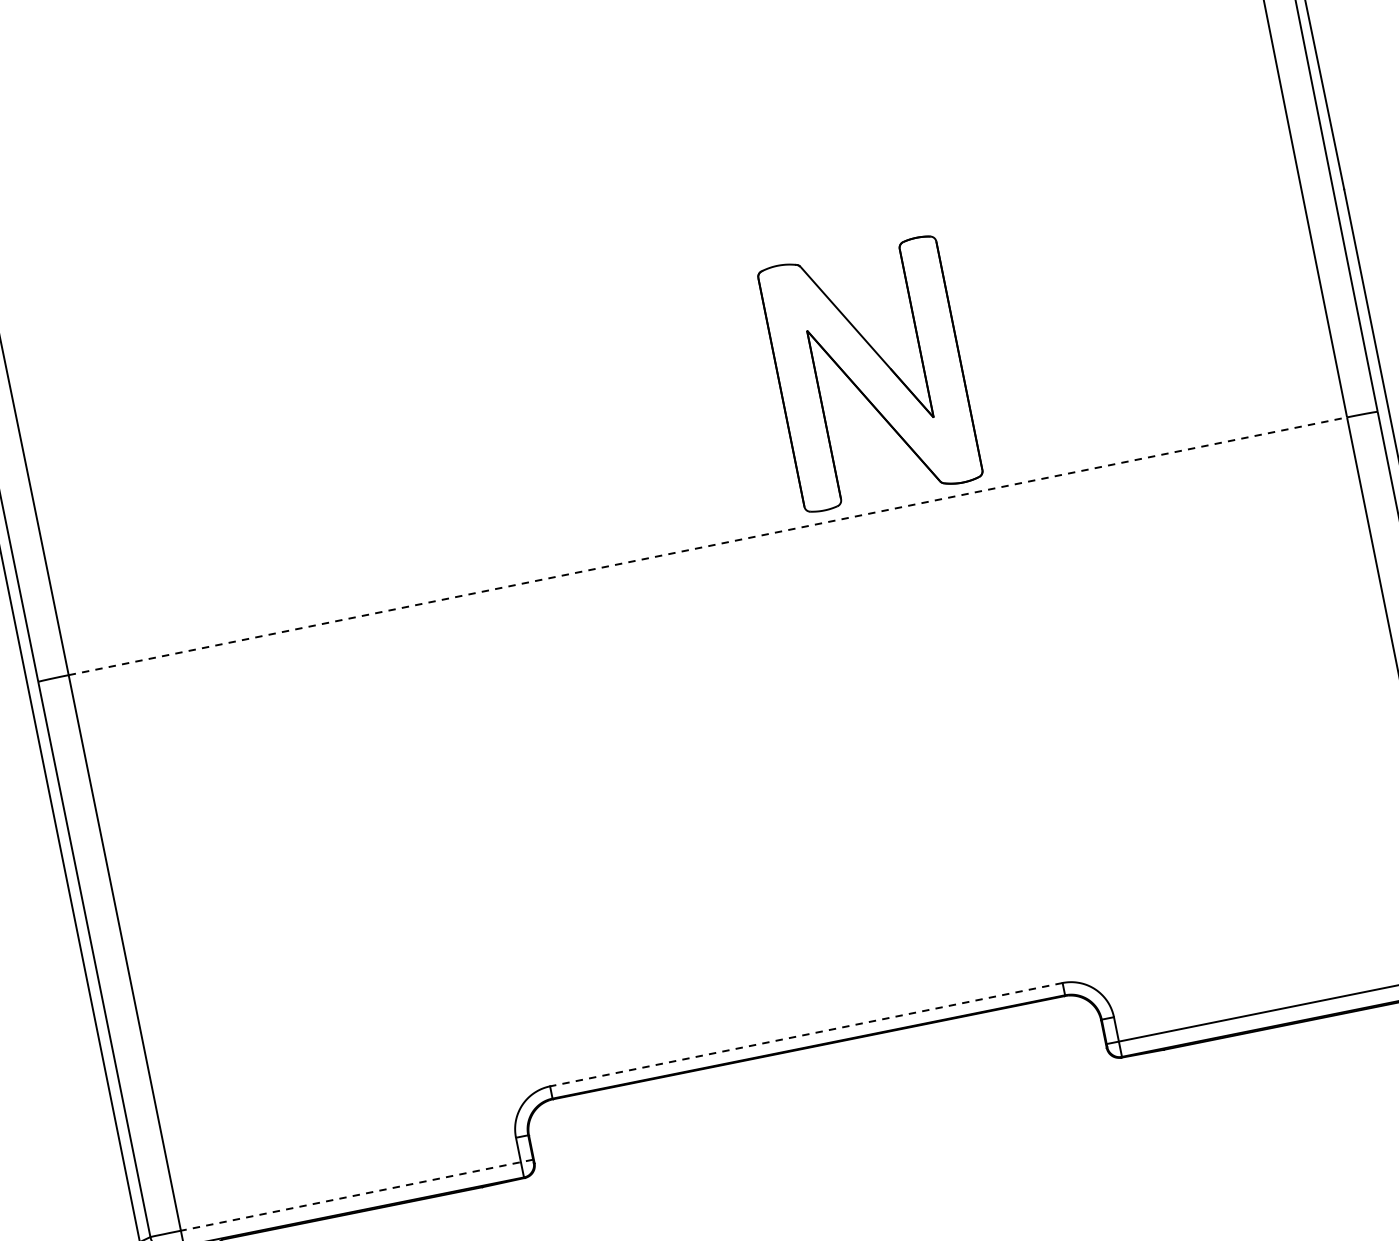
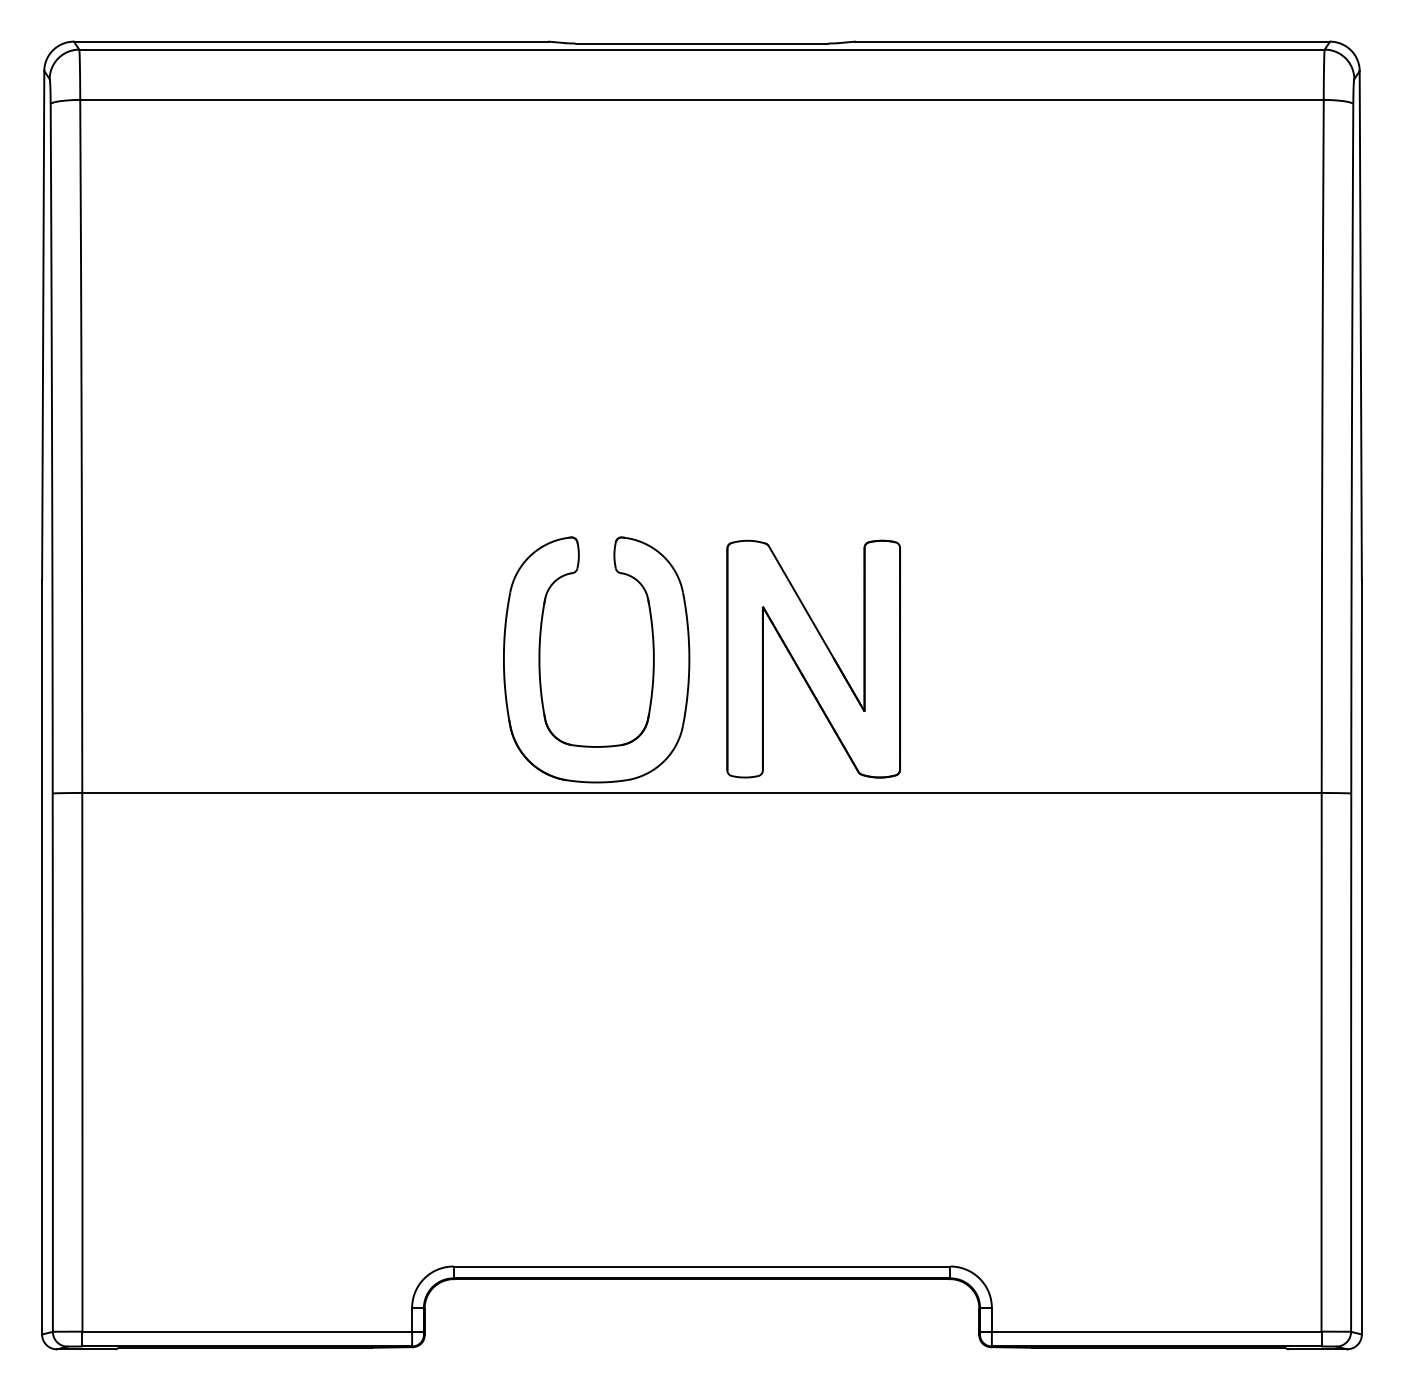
part: (870, 373) -> (813, 658), moved
part: (513, 442) -> (540, 659), added
line: (708, 545) -> (702, 792), dashed -> solid
line: (805, 1034) -> (701, 1266), dashed -> solid
line: (357, 1194) -> (253, 1331), dashed -> solid

